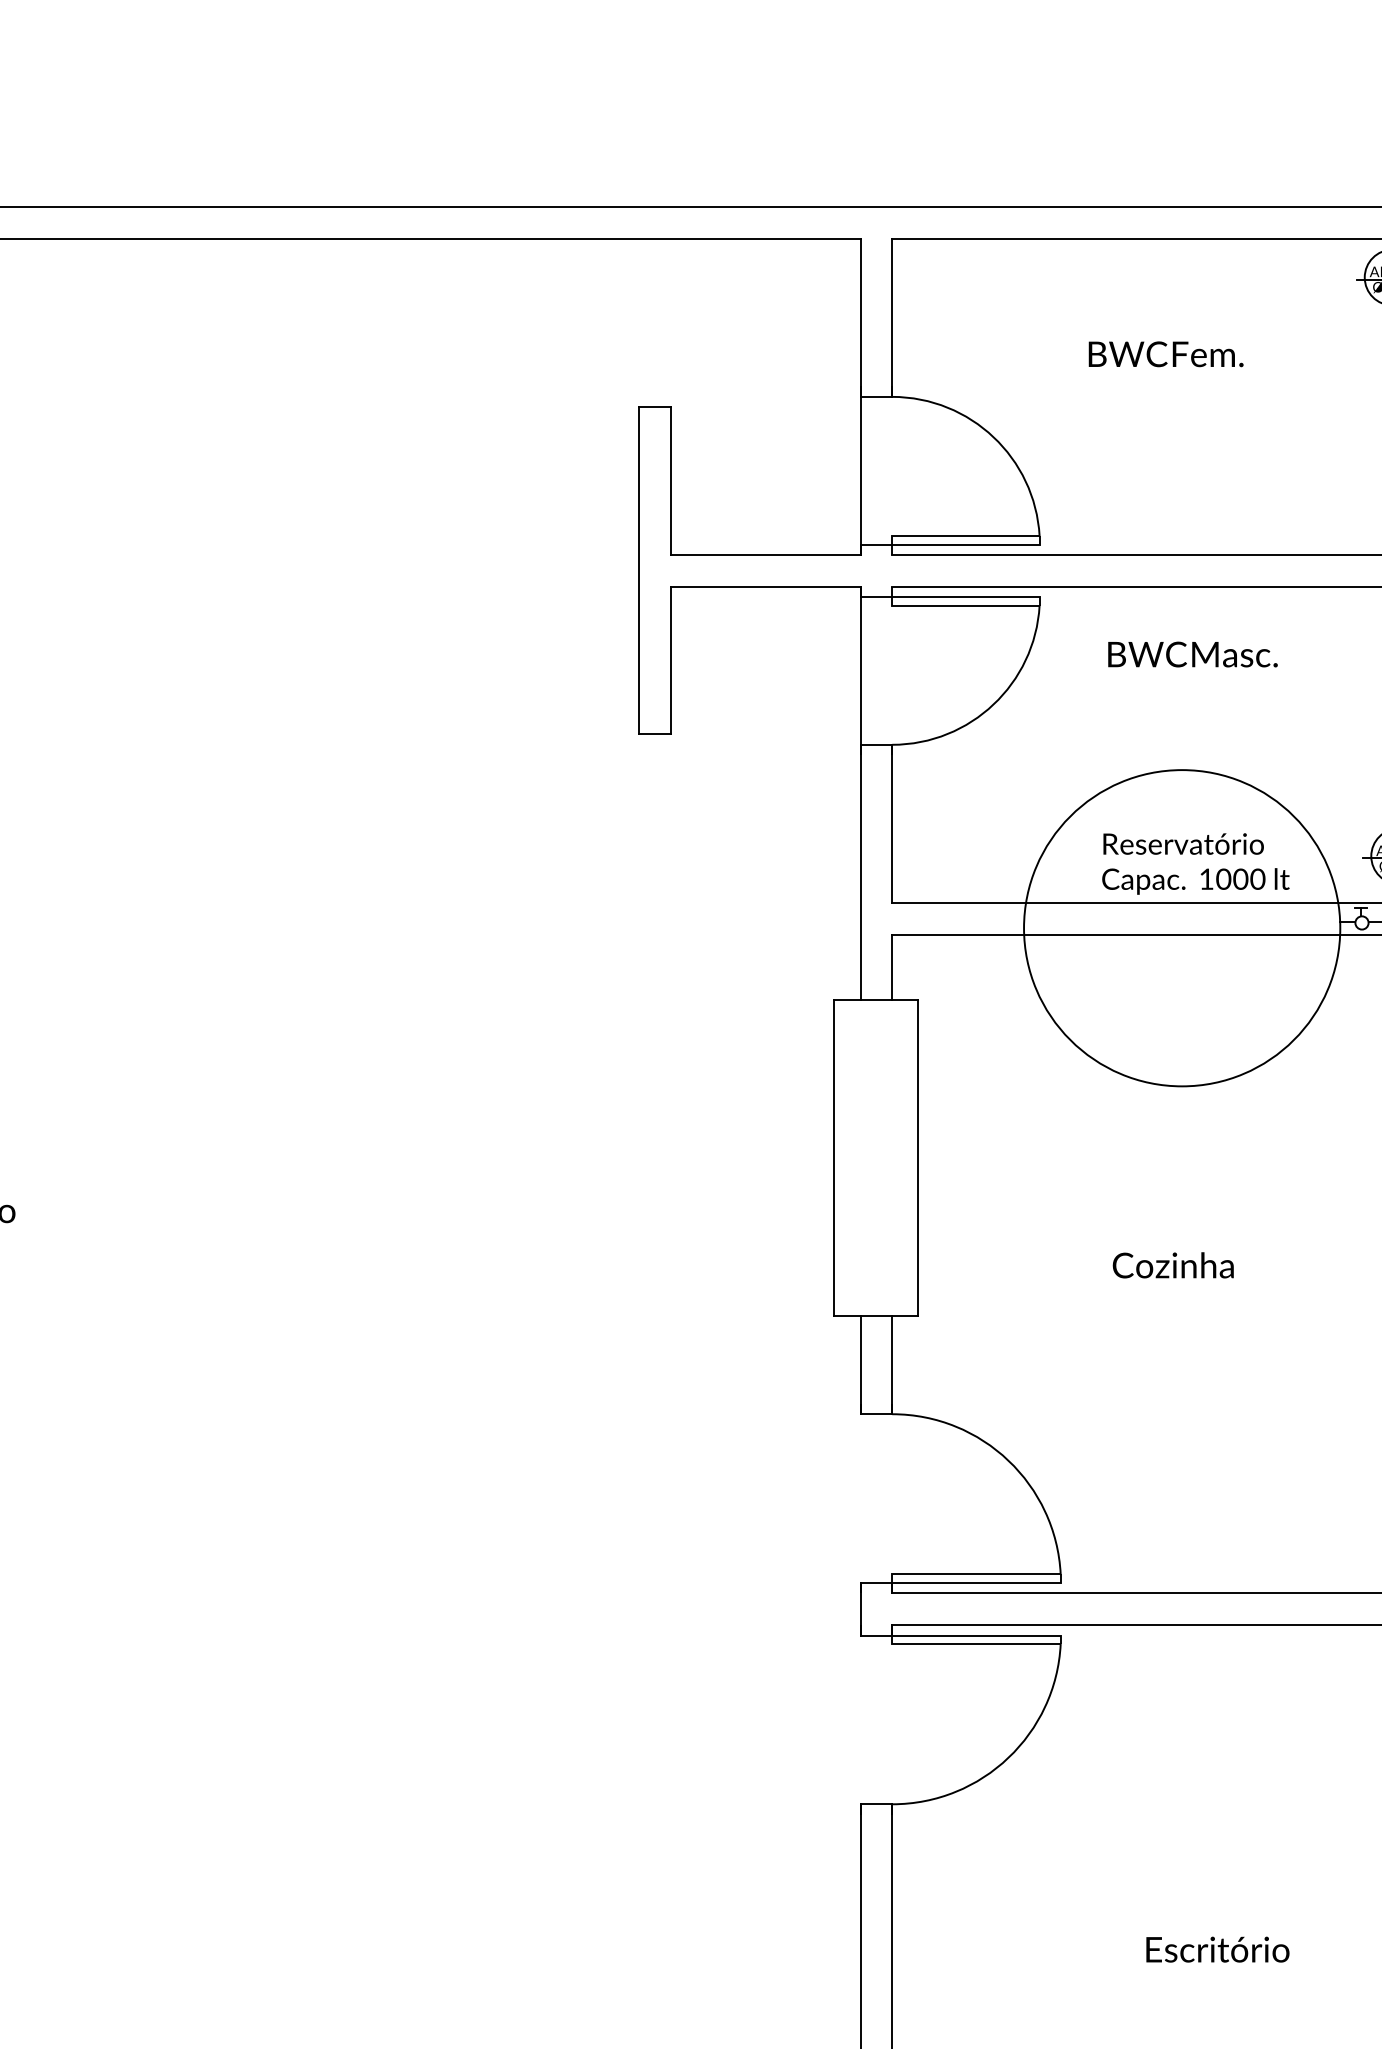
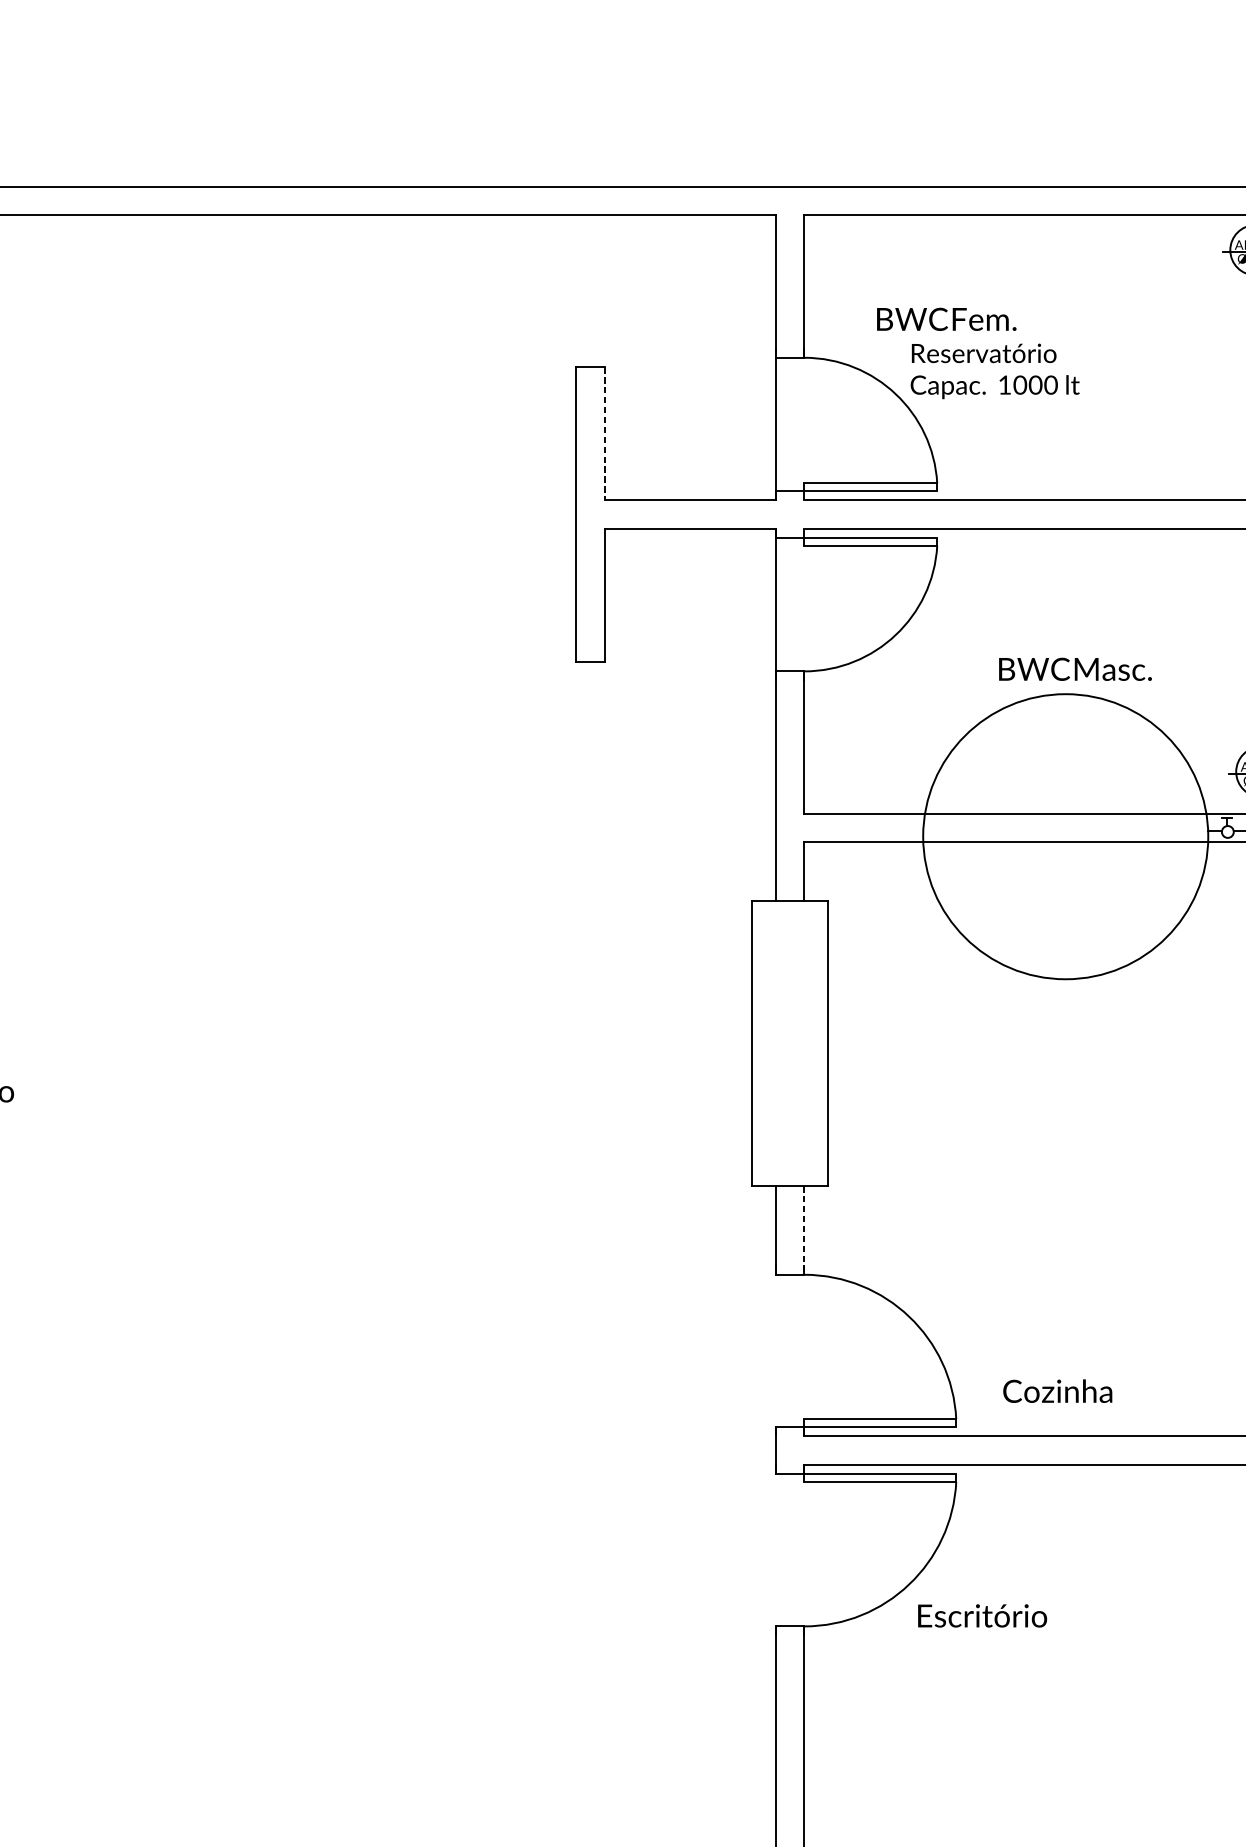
text: (1165, 354) -> (946, 319), moved
line: (670, 481) -> (604, 434), solid -> dashed
text: (1192, 654) -> (1075, 669), moved
text: (1195, 863) -> (994, 370), moved
text: (1172, 1265) -> (1057, 1391), moved
line: (892, 1365) -> (804, 1230), solid -> dashed
text: (1217, 1949) -> (982, 1615), moved

